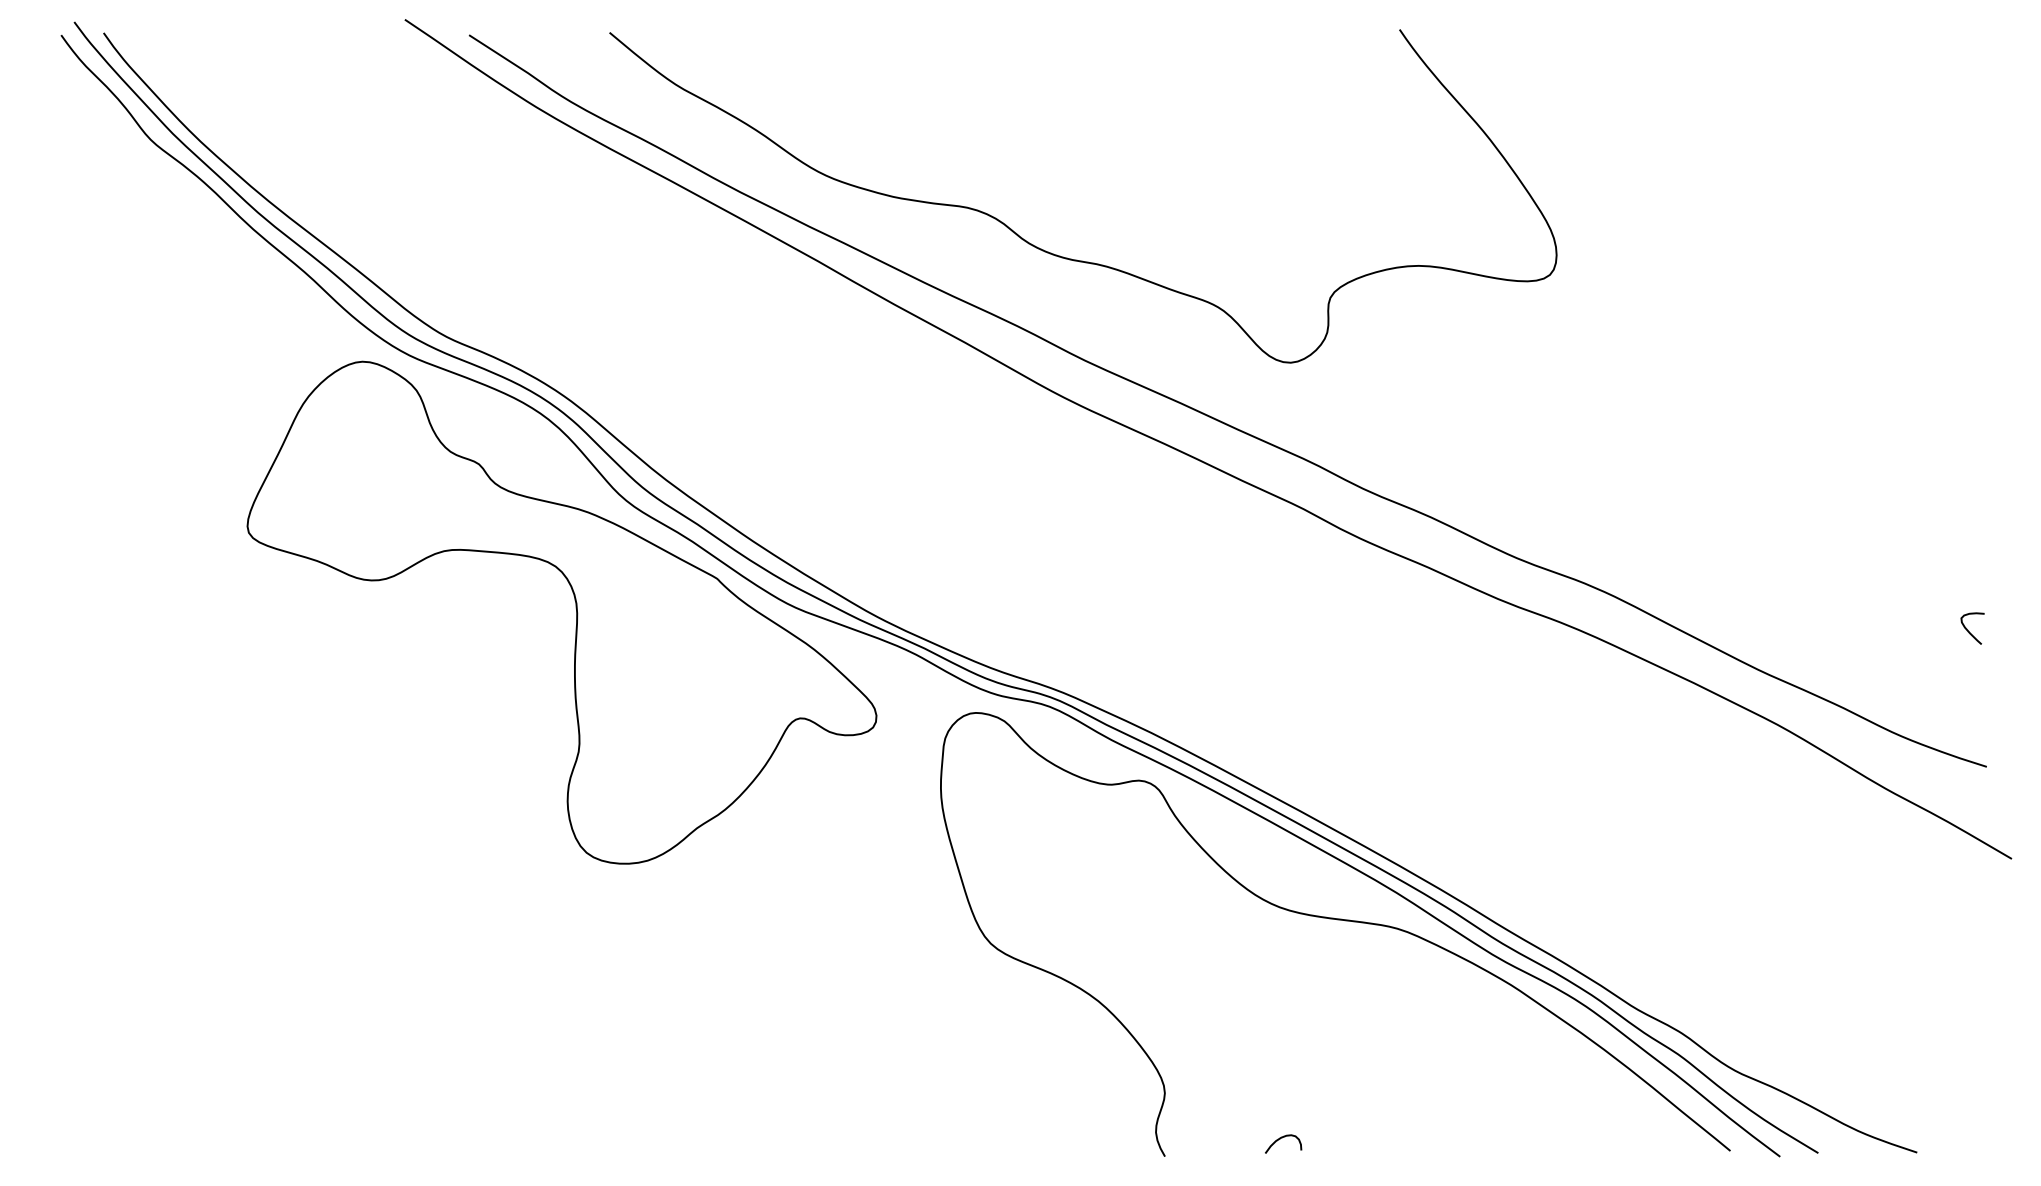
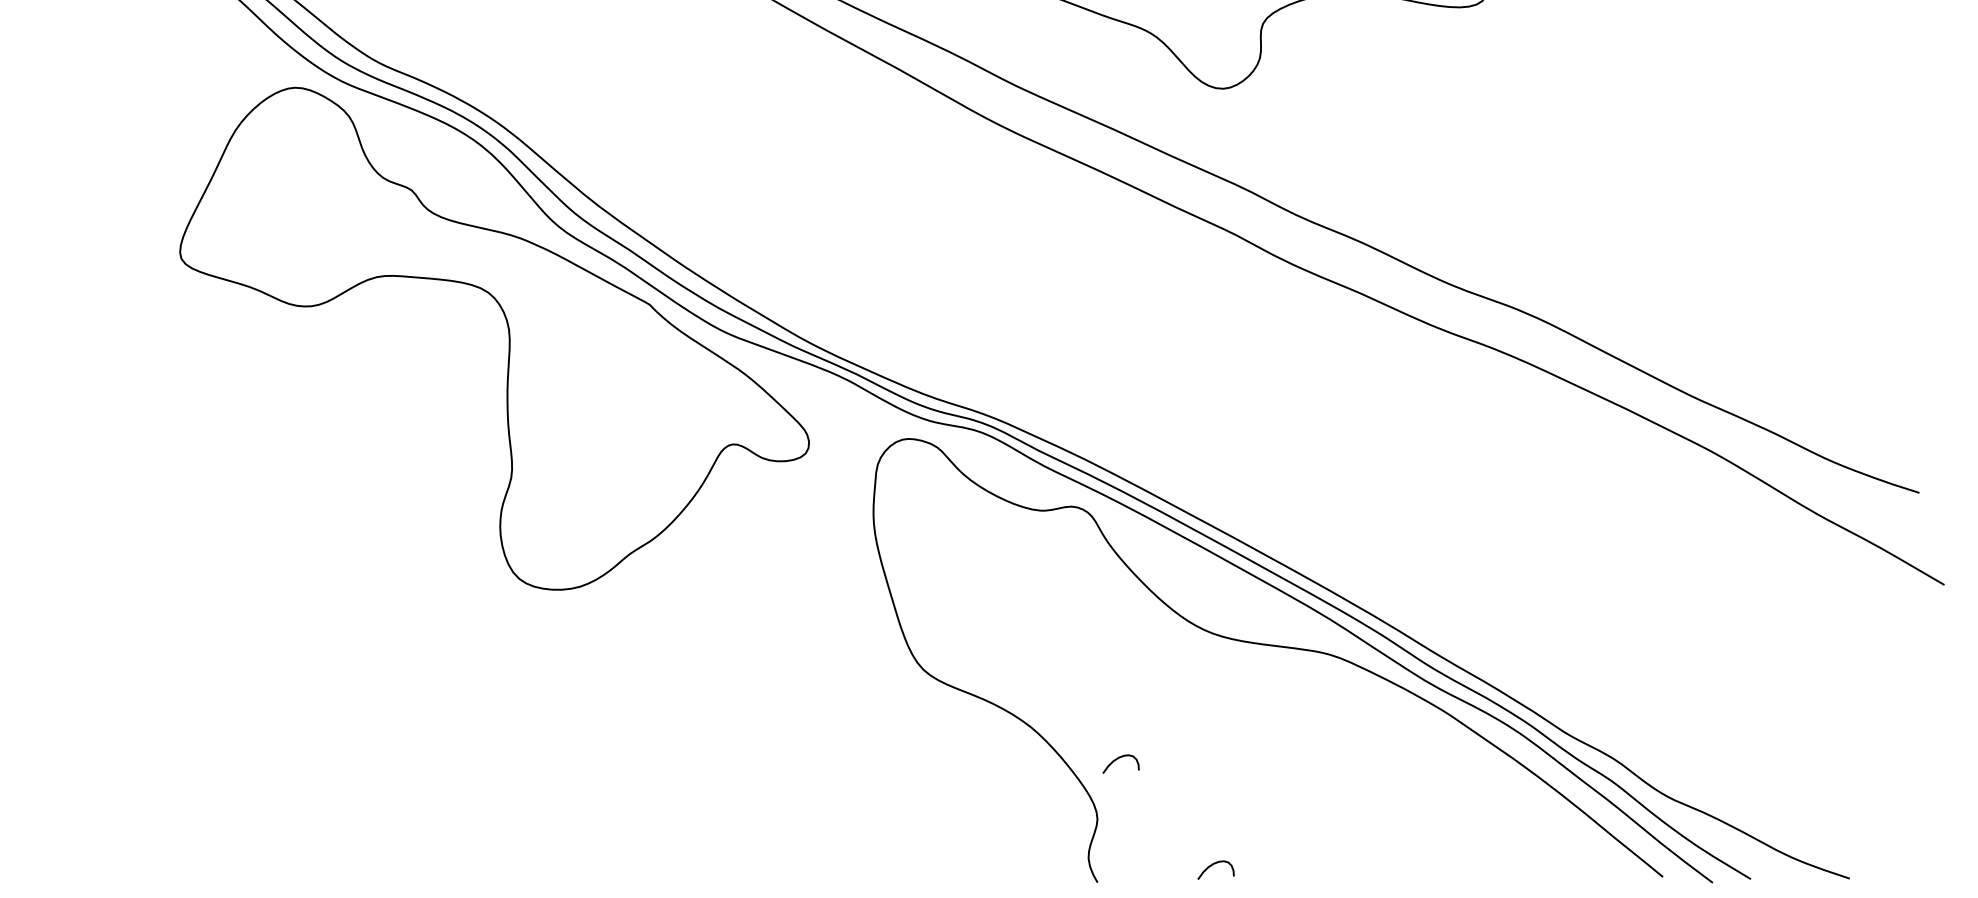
curve: (1969, 631) -> (1902, 357), removed
curve: (1185, 1033) -> (1118, 759), added

